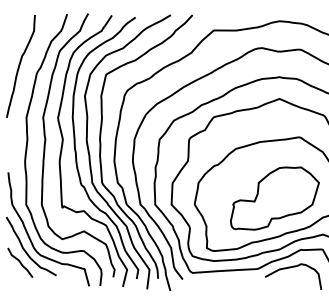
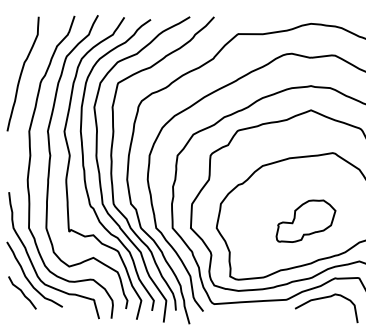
part: (274, 198) -> (305, 221), size x0.6

